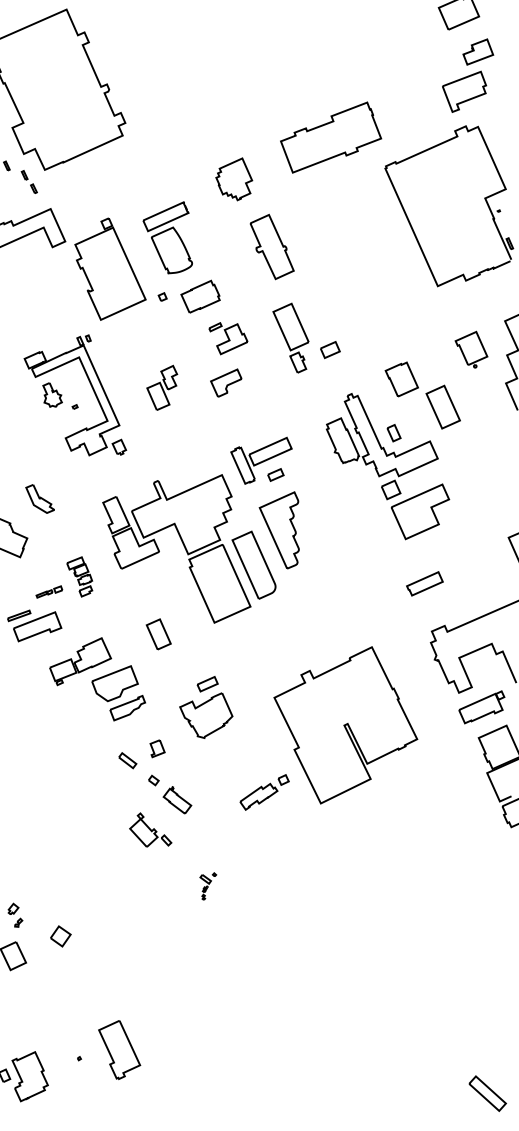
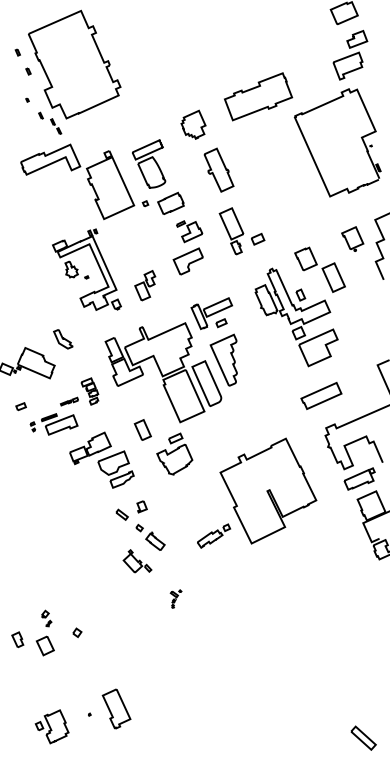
part: (225, 383) -> (187, 261), size x1.43
part: (162, 387) -> (145, 285), moved
part: (424, 584) -> (321, 396), size x1.67
part: (205, 706) -> (174, 453), moved
part: (61, 936) -> (77, 632), size x0.62

